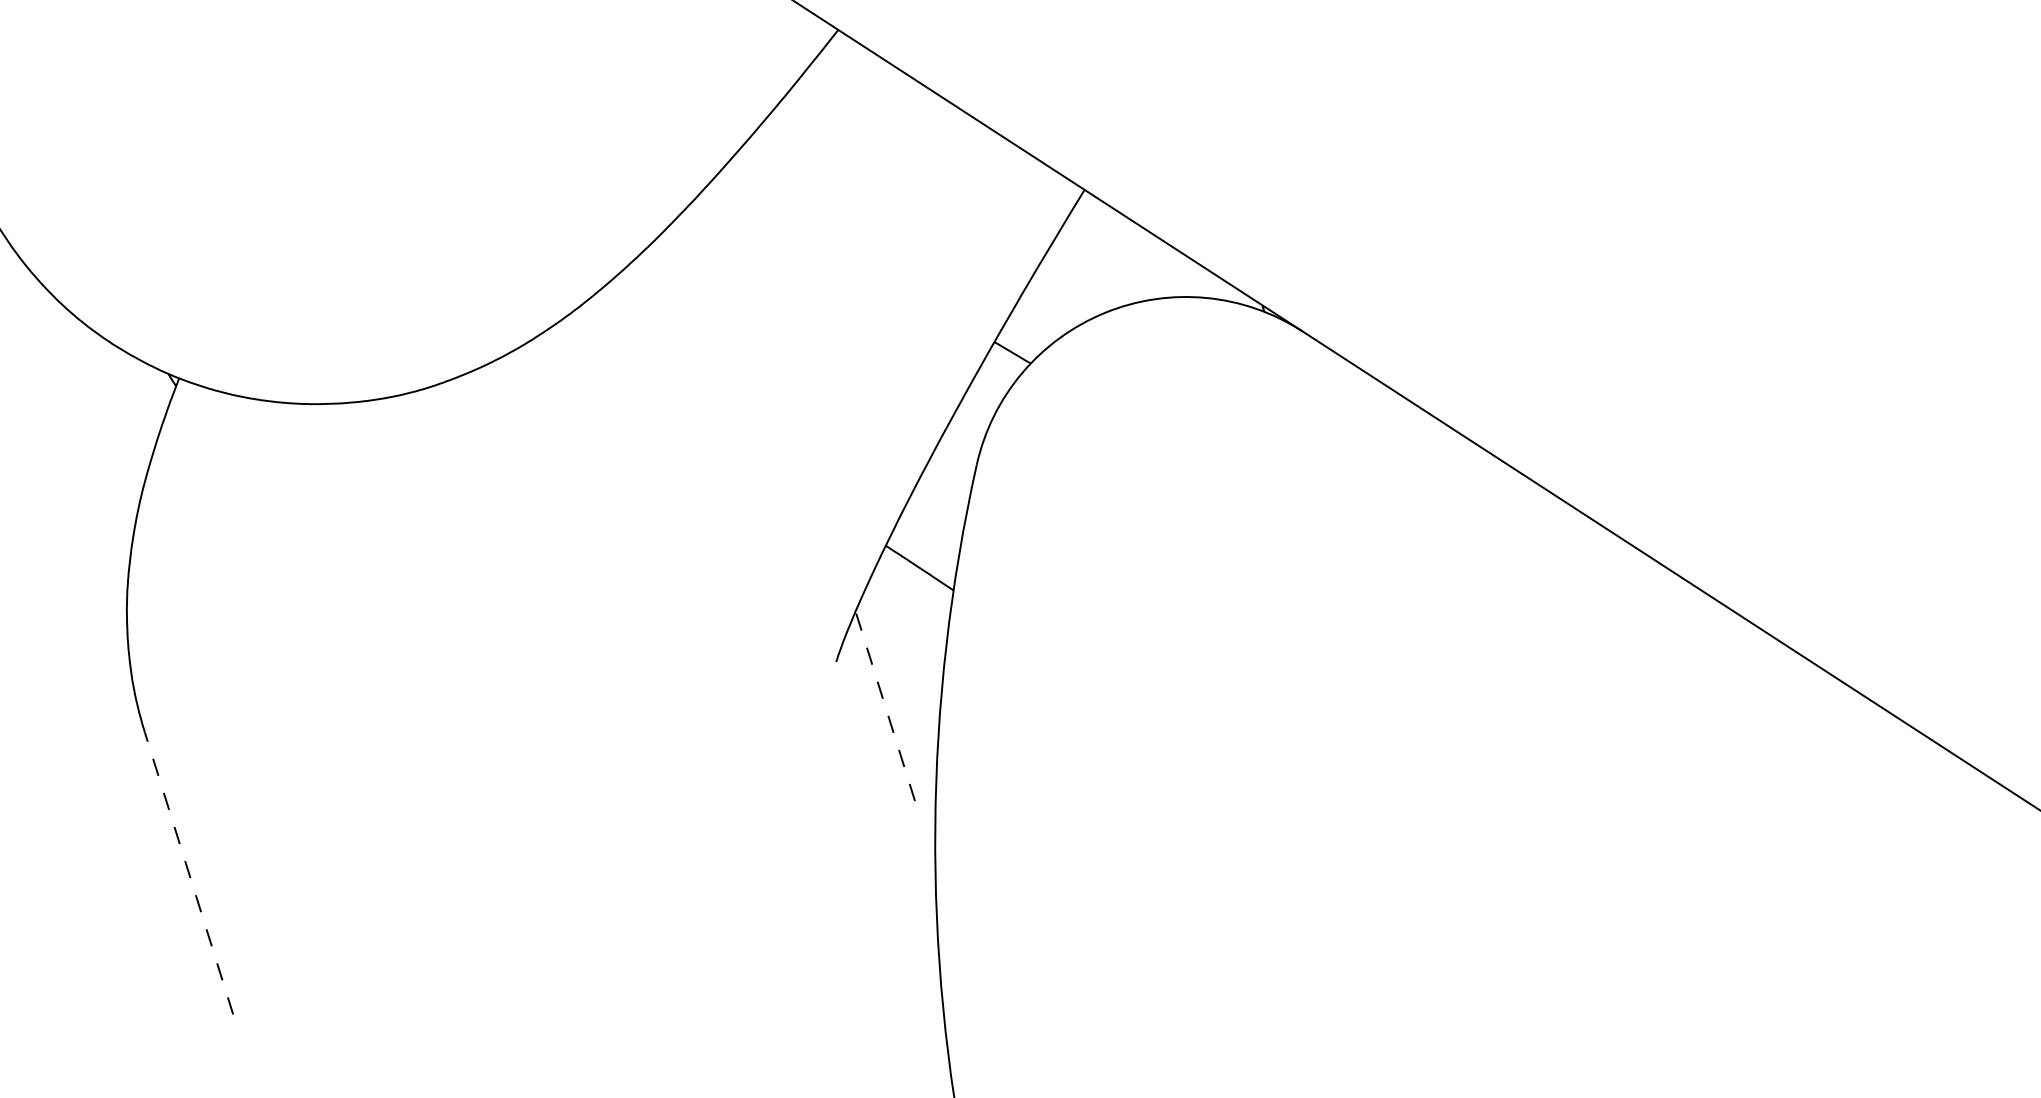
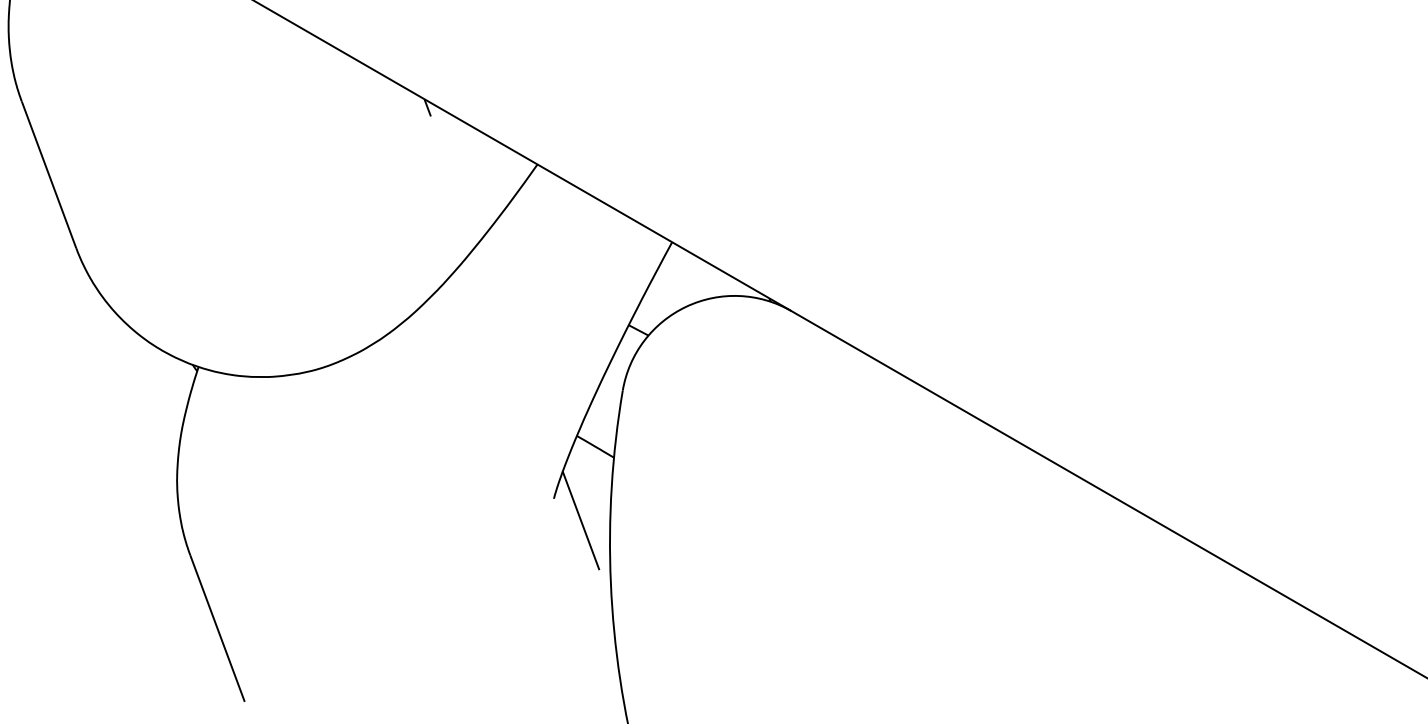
line: (886, 705) -> (581, 520), dashed -> solid
line: (188, 873) -> (217, 628), dashed -> solid

